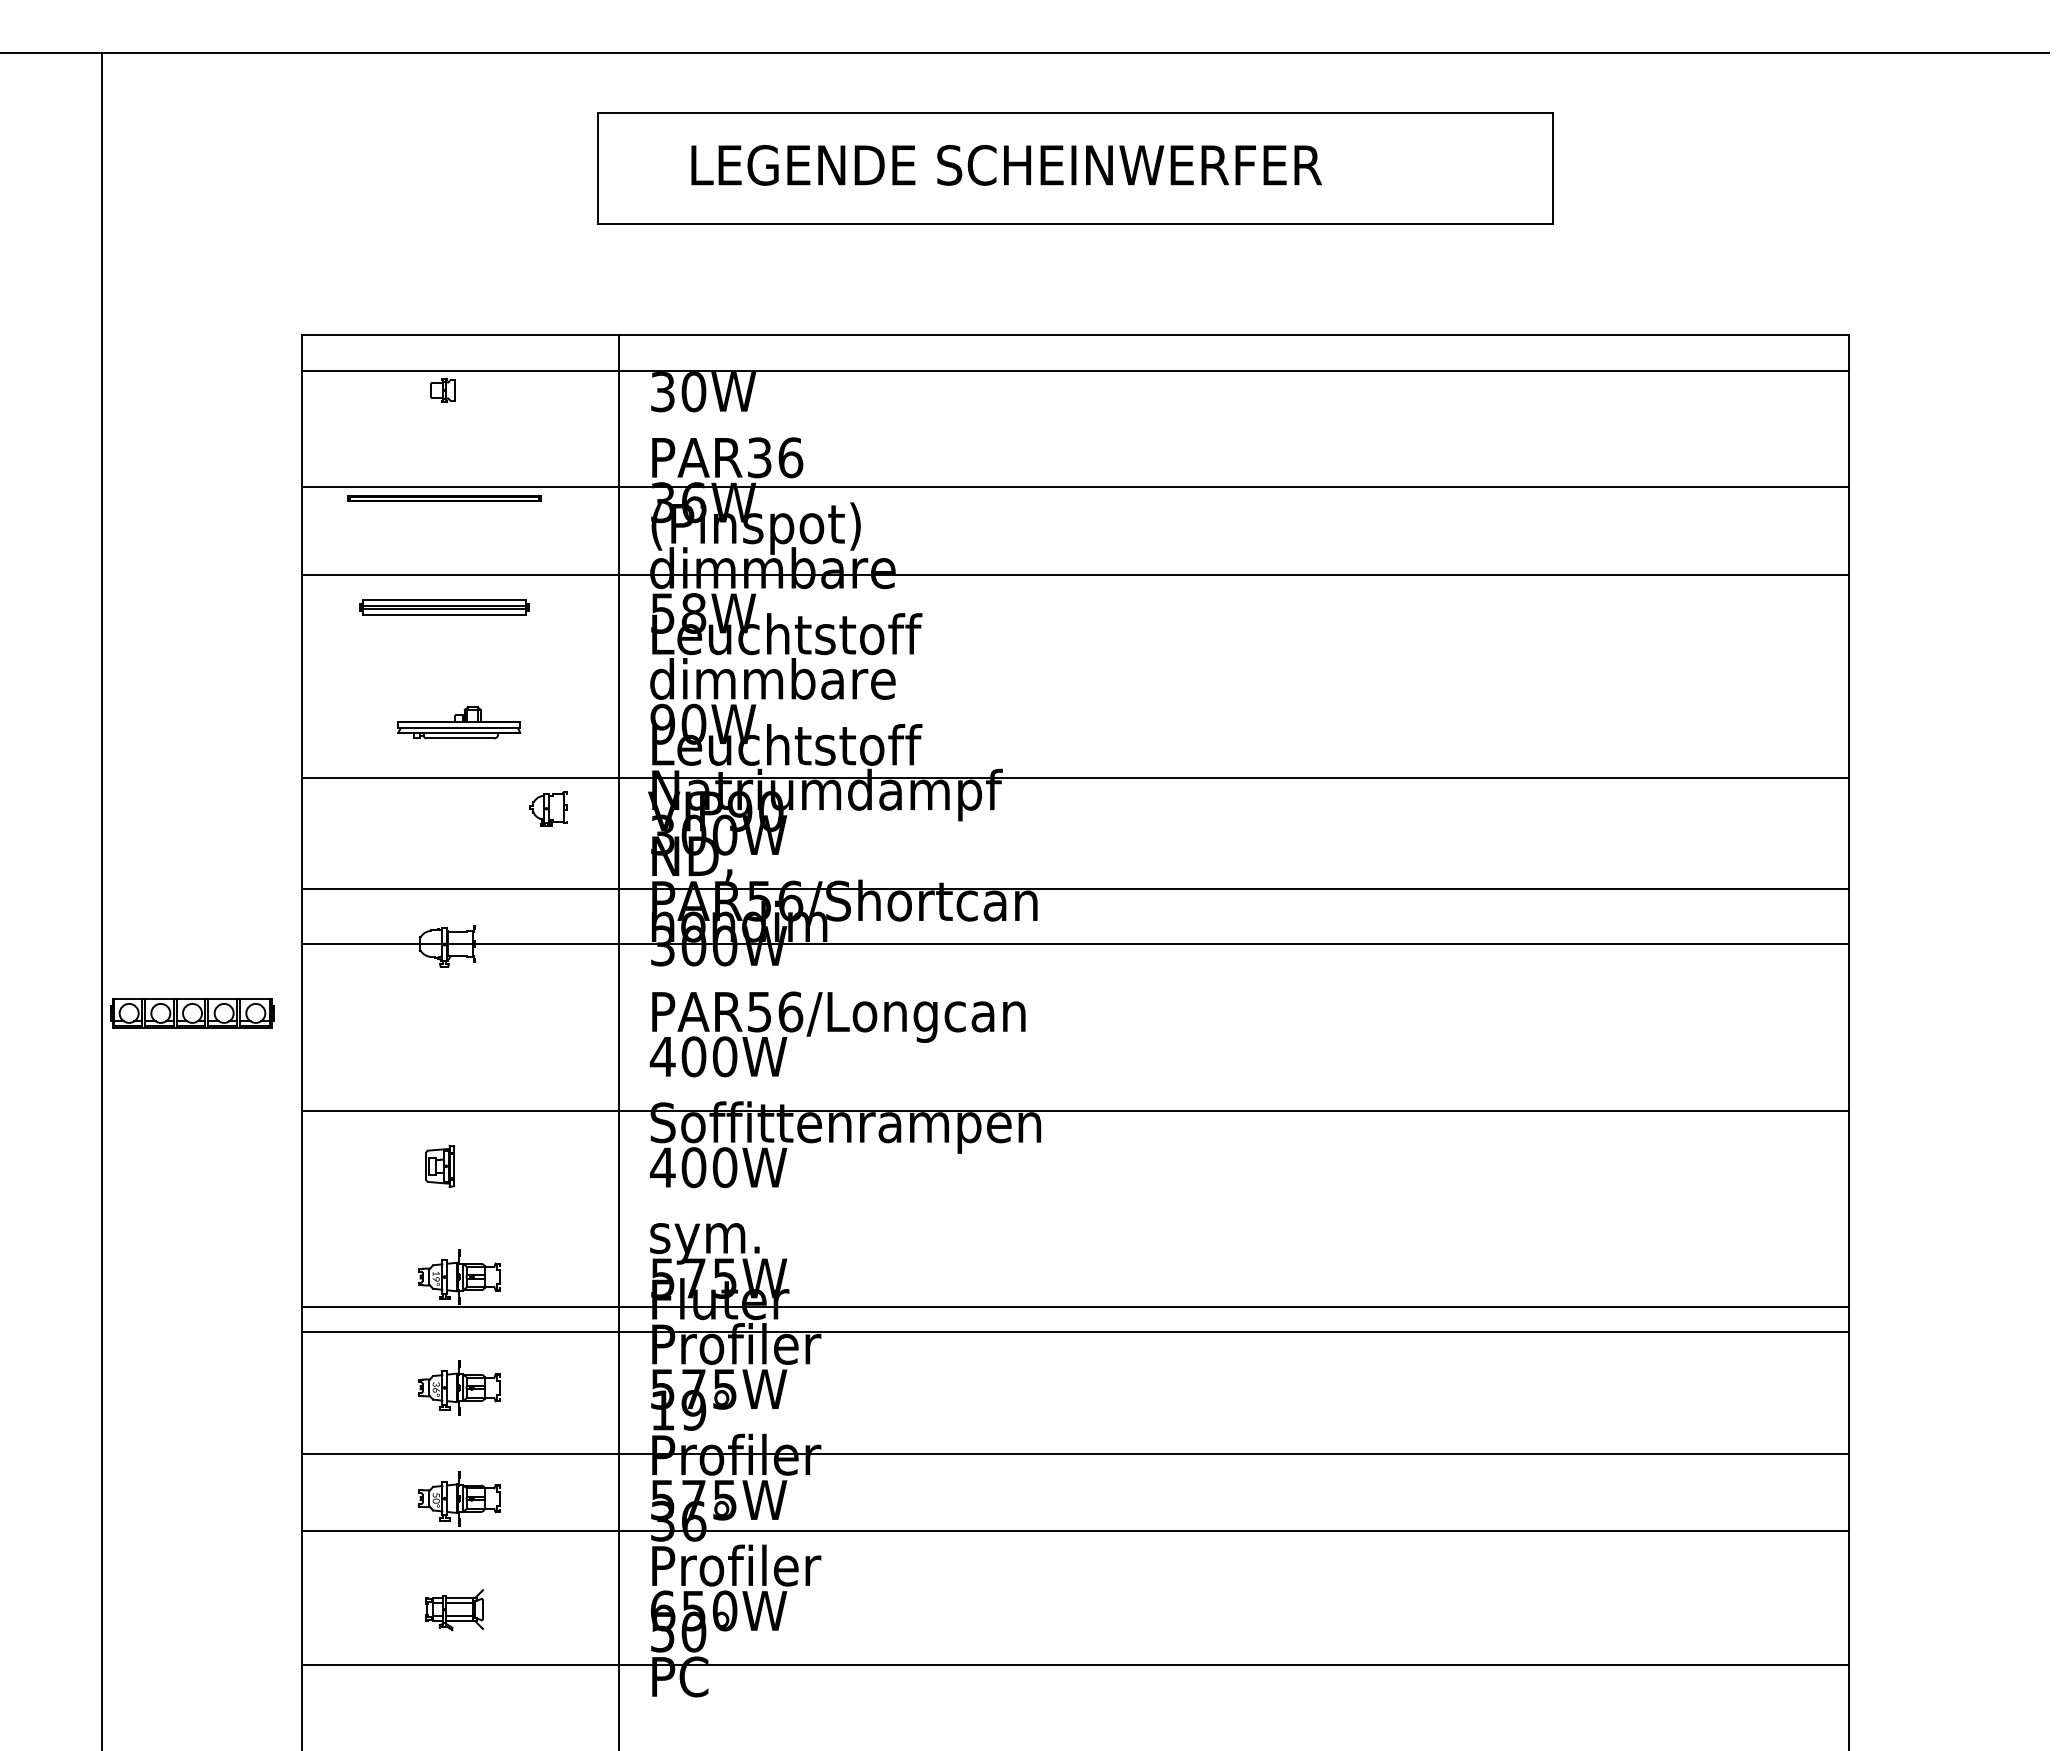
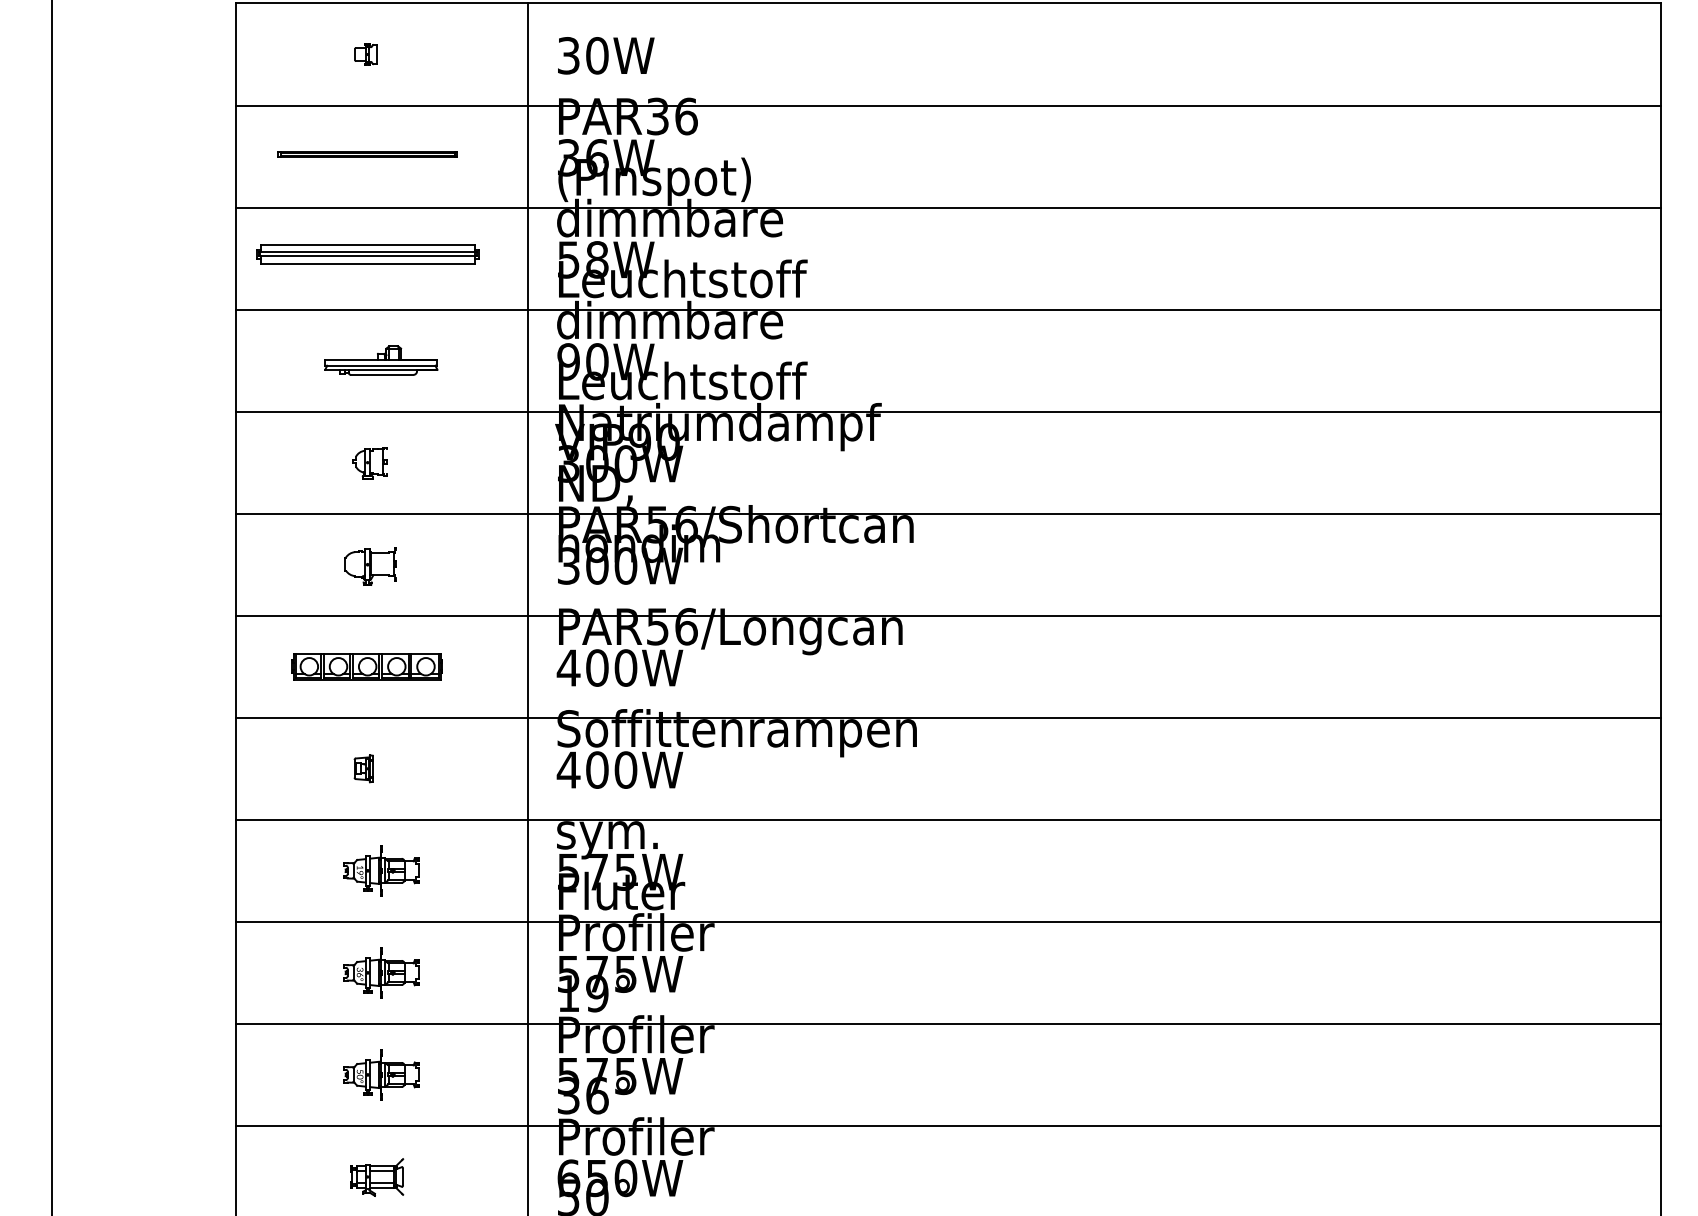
line: (1075, 370) -> (948, 105), moved
line: (1075, 486) -> (948, 207), moved
line: (1075, 574) -> (948, 309), moved
part: (444, 607) -> (367, 254), size x1.43
part: (548, 808) -> (369, 462), moved
line: (1075, 943) -> (948, 615), moved
part: (192, 1013) -> (367, 666), moved
part: (439, 1165) -> (363, 768), size x0.71
line: (1075, 1306) -> (948, 819), moved
line: (1075, 1454) -> (948, 1126), moved
line: (1075, 1531) -> (948, 1024), moved

